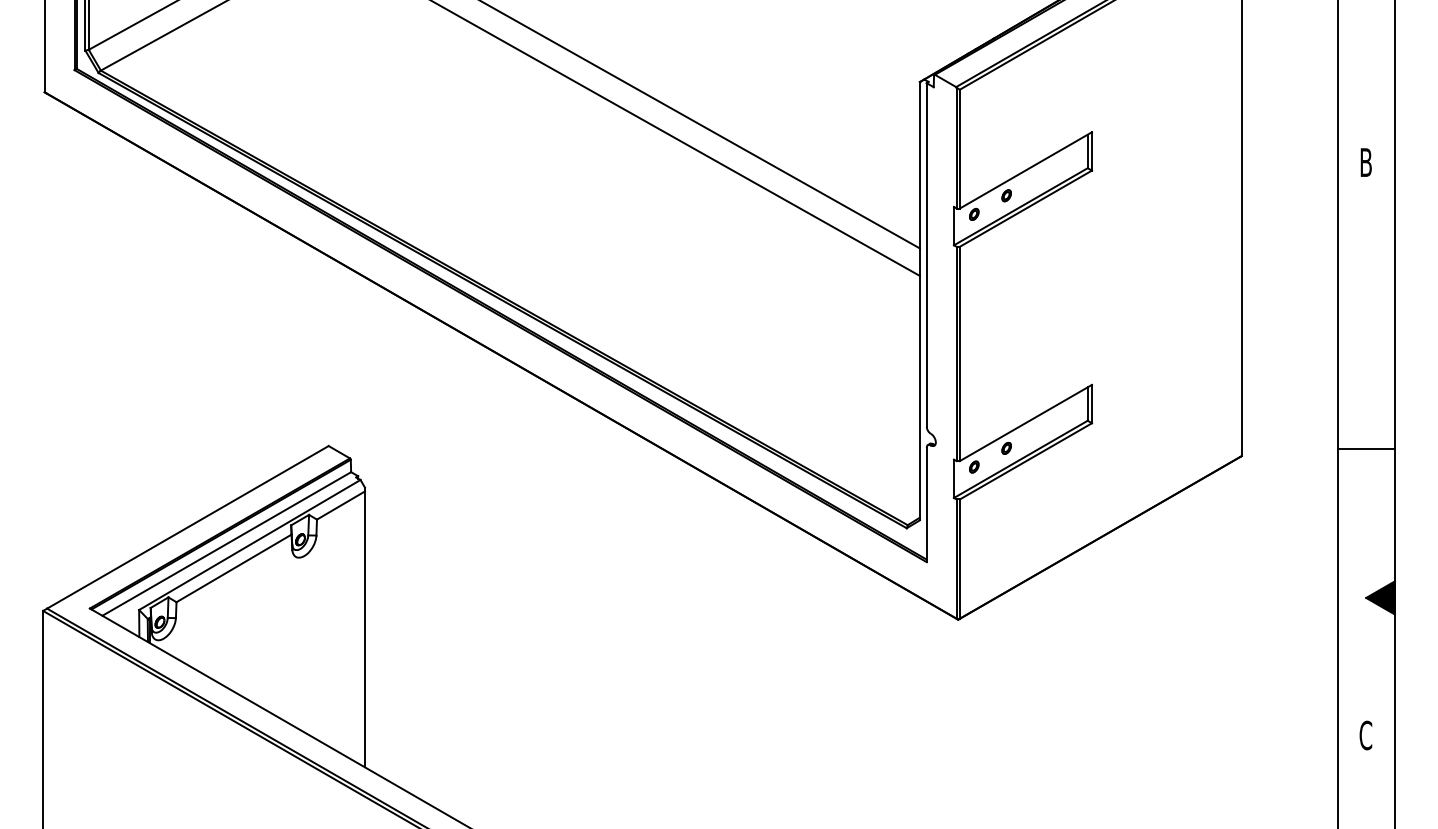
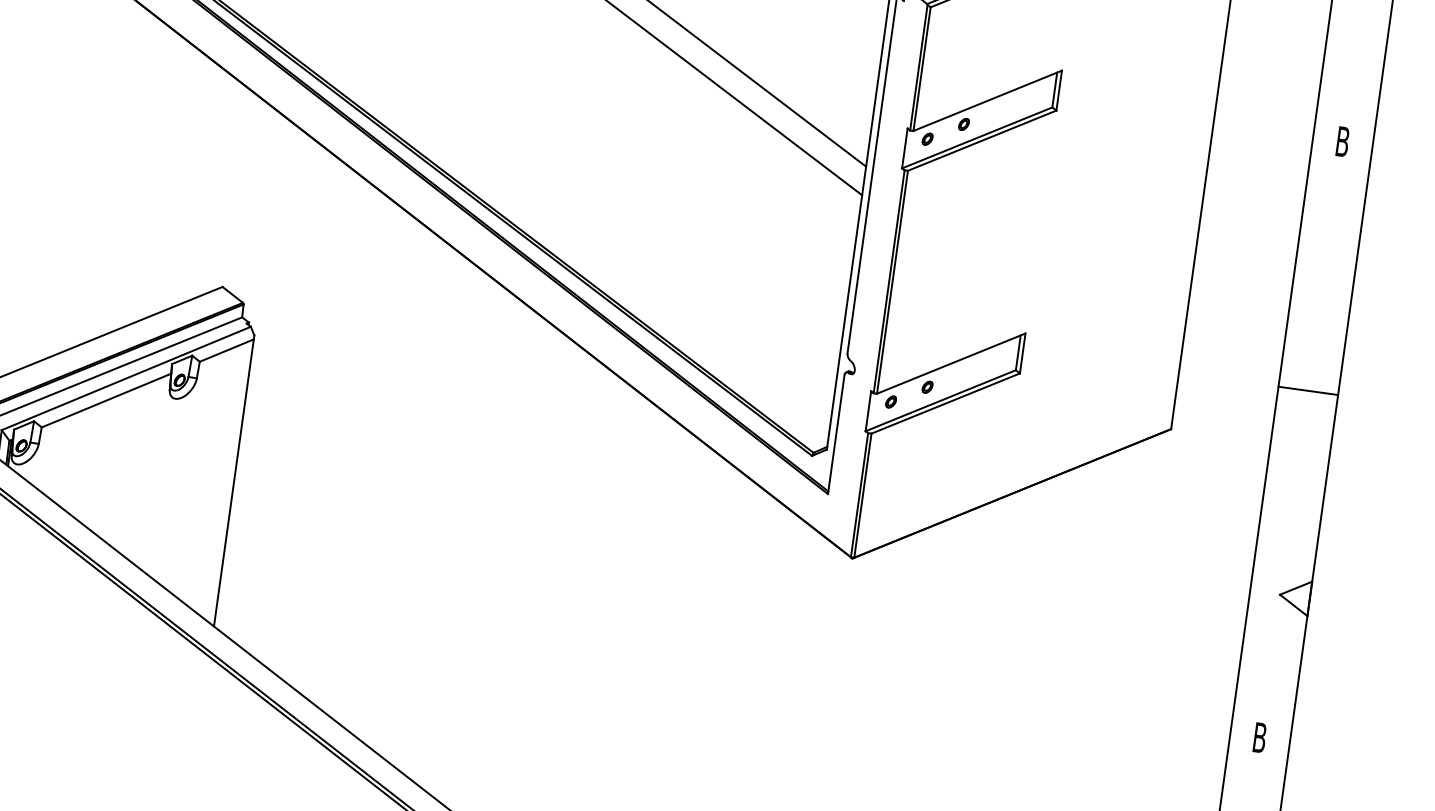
line: (1365, 448) -> (1307, 390), moved
fill: (1380, 597) -> (1294, 596), removed
text: (1365, 735) -> (1259, 737), C -> B

